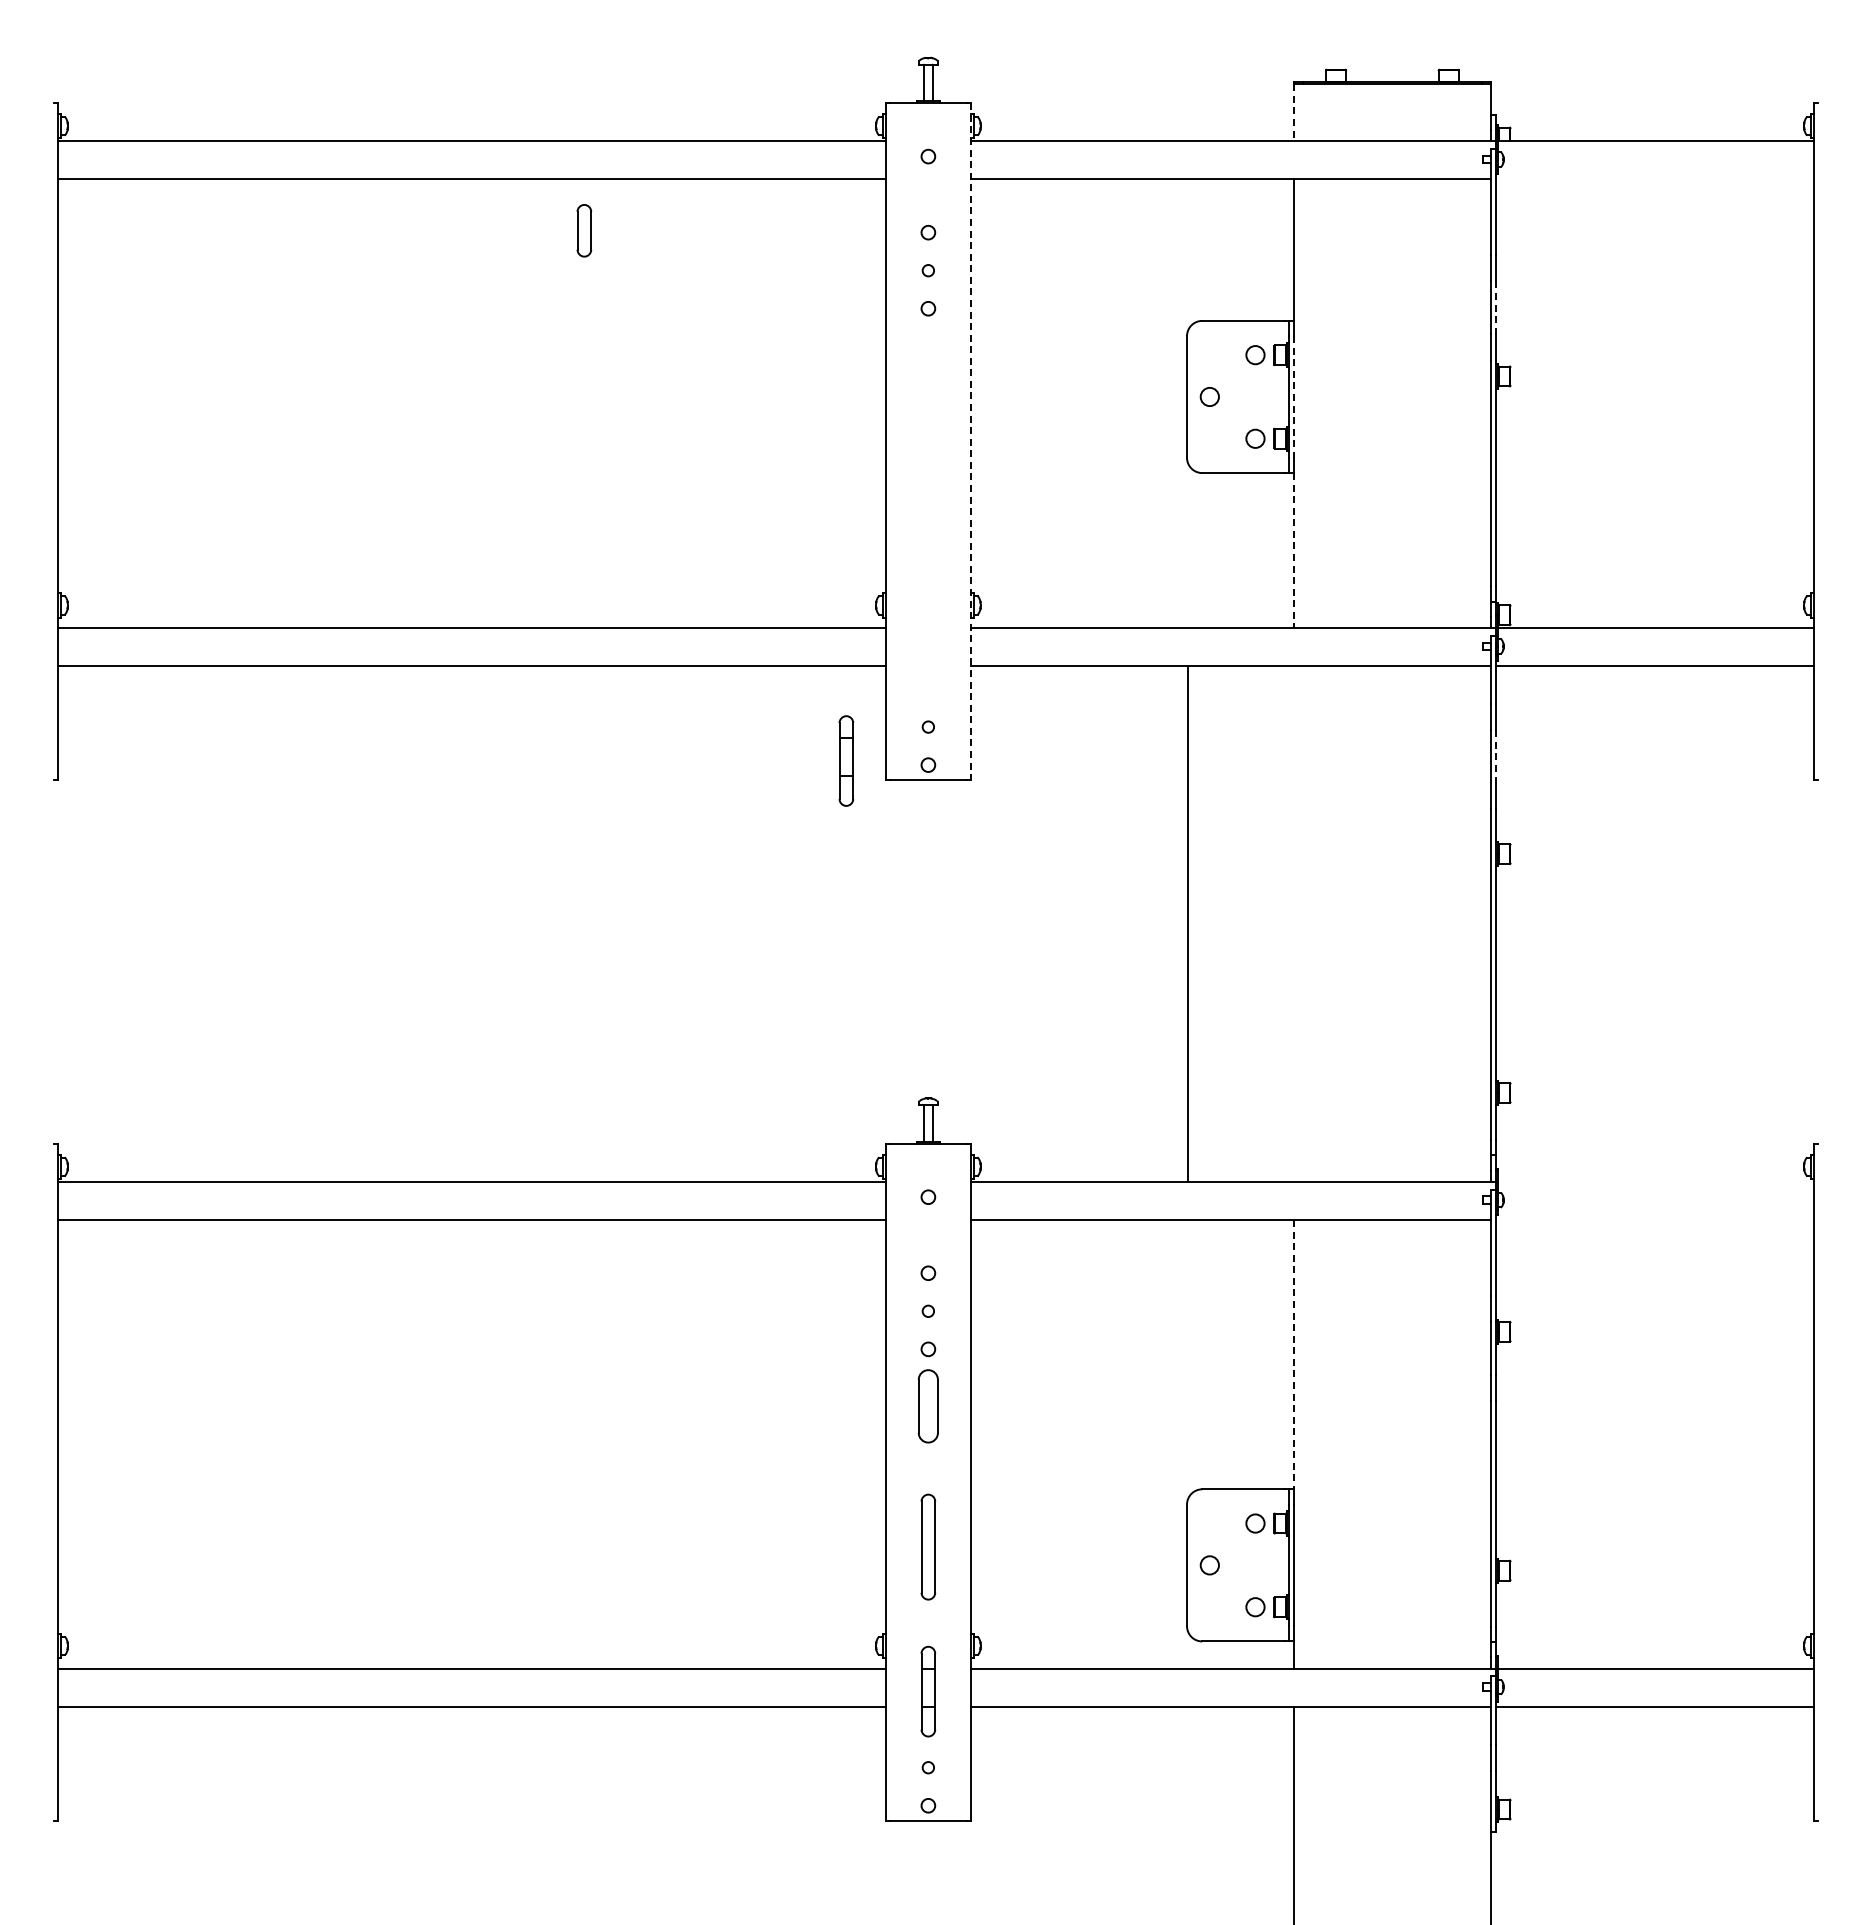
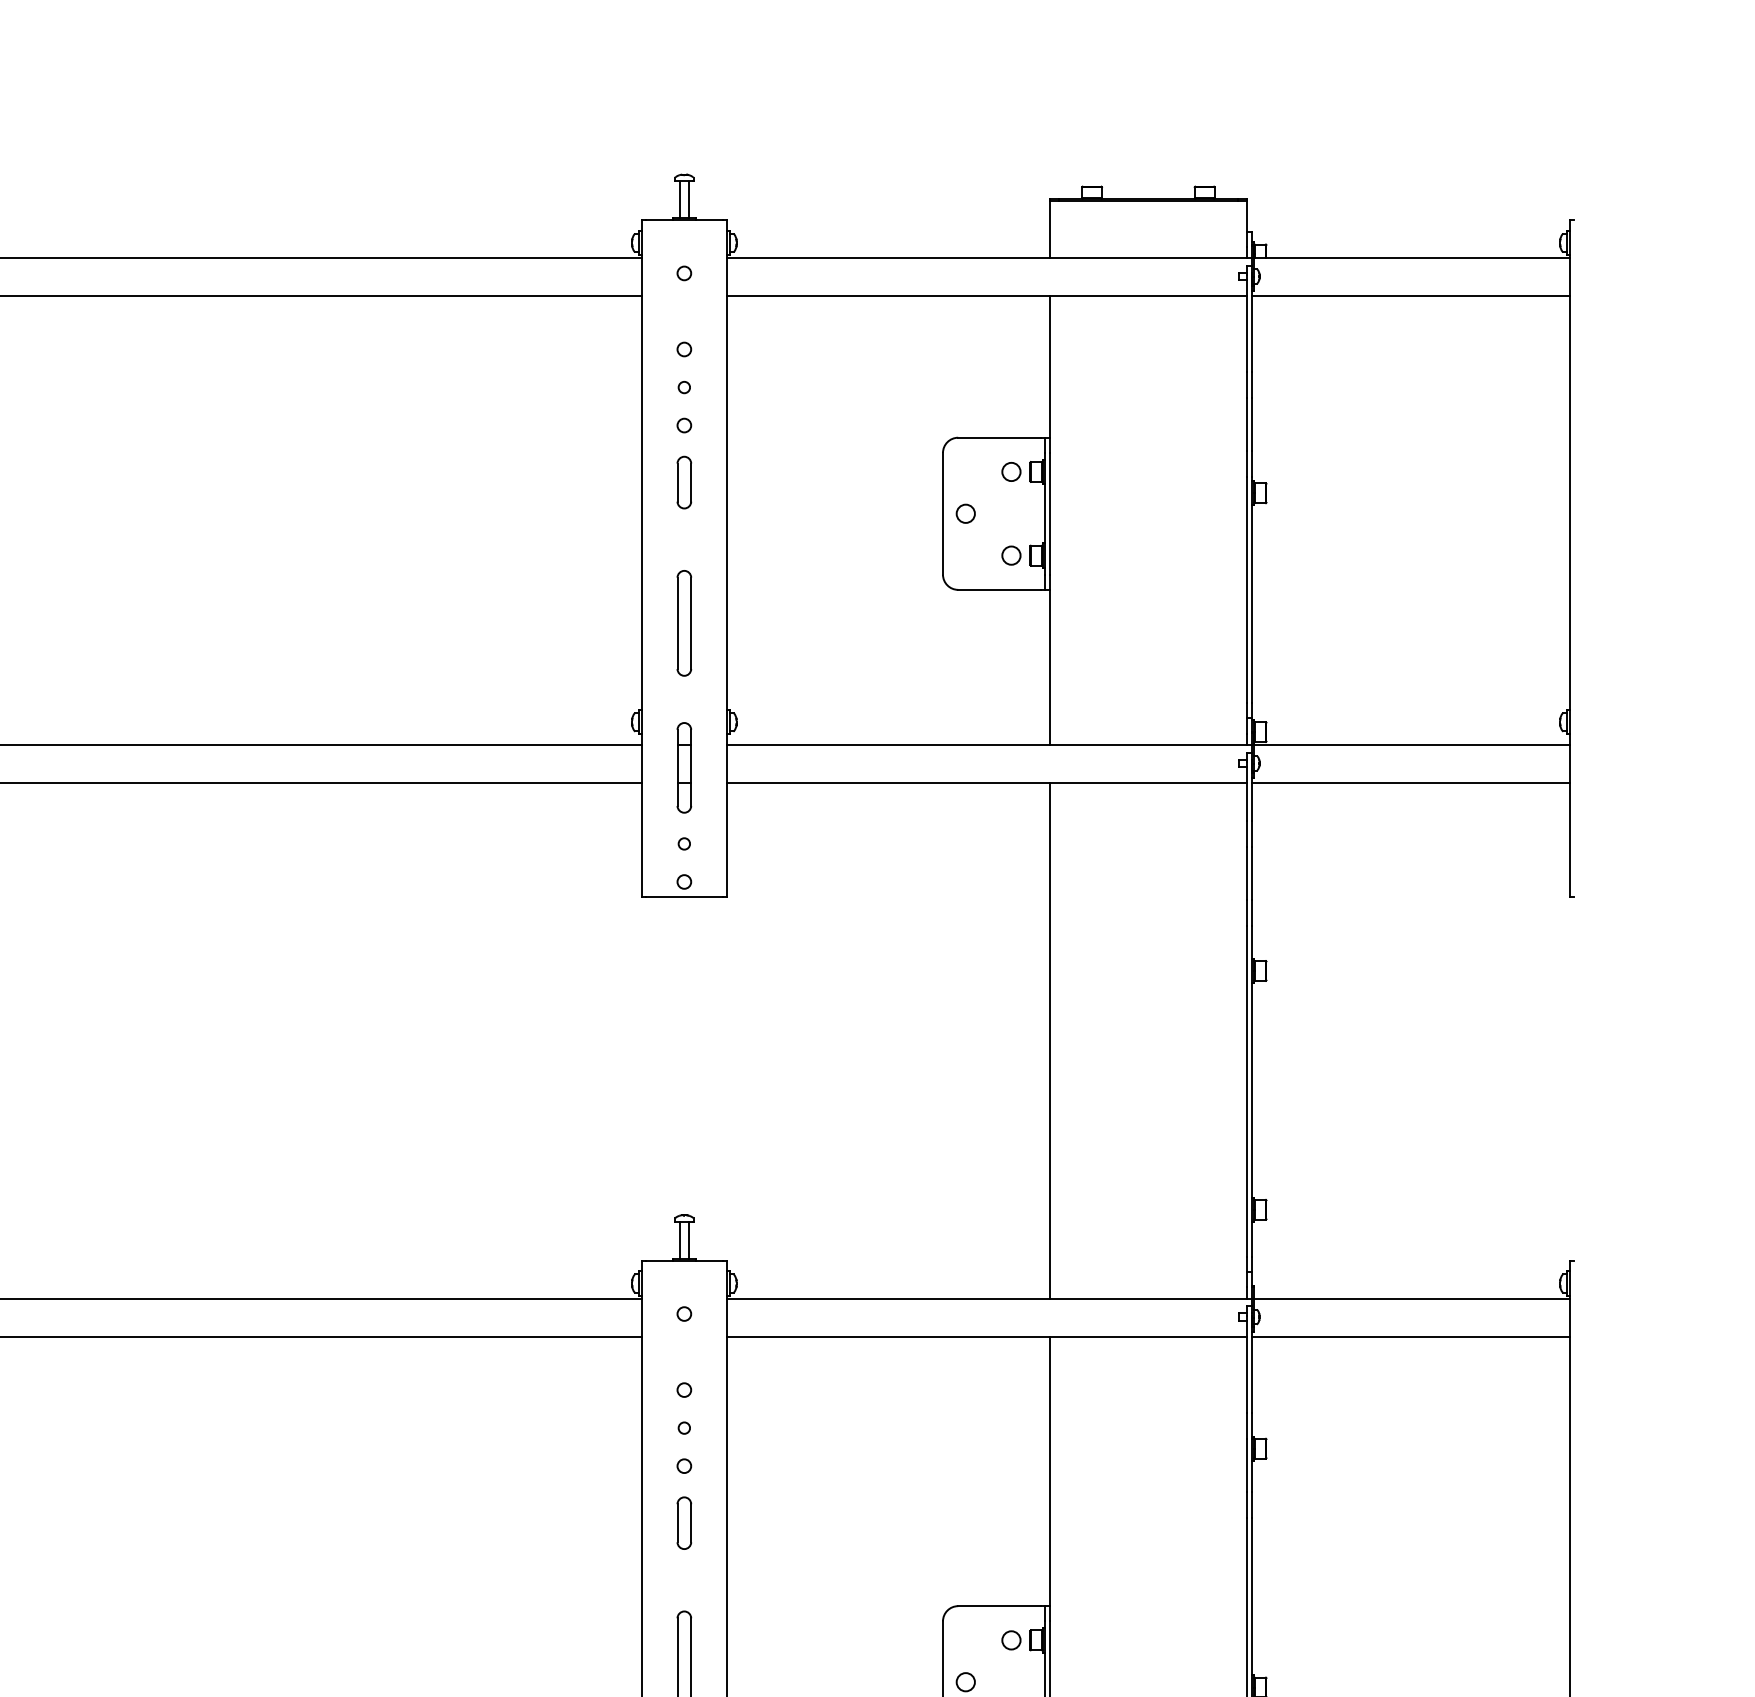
line: (1293, 112) -> (1049, 229), dashed -> solid
line: (1654, 179) -> (1410, 296), added
part: (584, 230) -> (684, 482), moved
line: (1495, 308) -> (1251, 425), dashed -> solid
line: (1293, 396) -> (1049, 513), dashed -> solid
line: (970, 441) -> (726, 558), dashed -> solid
part: (928, 506) -> (684, 623), added
line: (1293, 550) -> (1049, 667), dashed -> solid
line: (1495, 757) -> (1251, 874), dashed -> solid
part: (846, 760) -> (684, 767), moved
line: (1187, 924) -> (1049, 1041), moved
line: (1655, 1182) -> (1411, 1299), added
line: (1654, 1220) -> (1410, 1337), added
line: (1293, 1354) -> (1049, 1471), dashed -> solid
part: (928, 1406) -> (684, 1523), size x0.71

